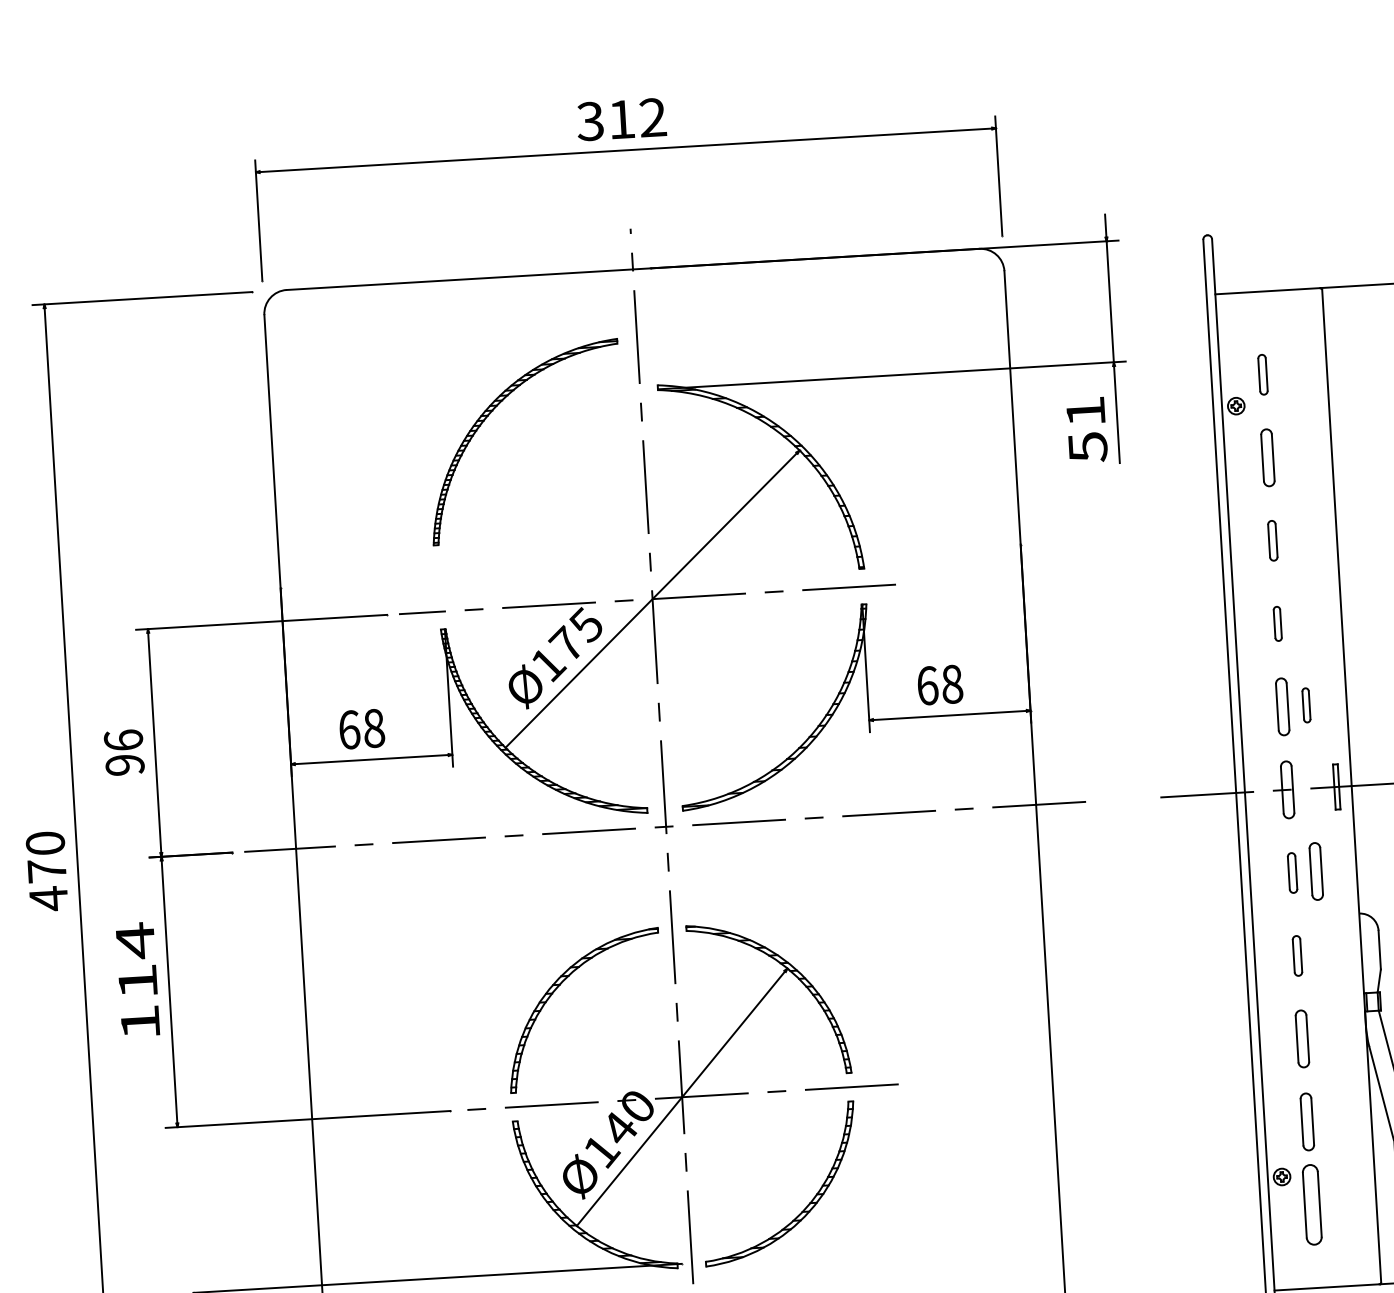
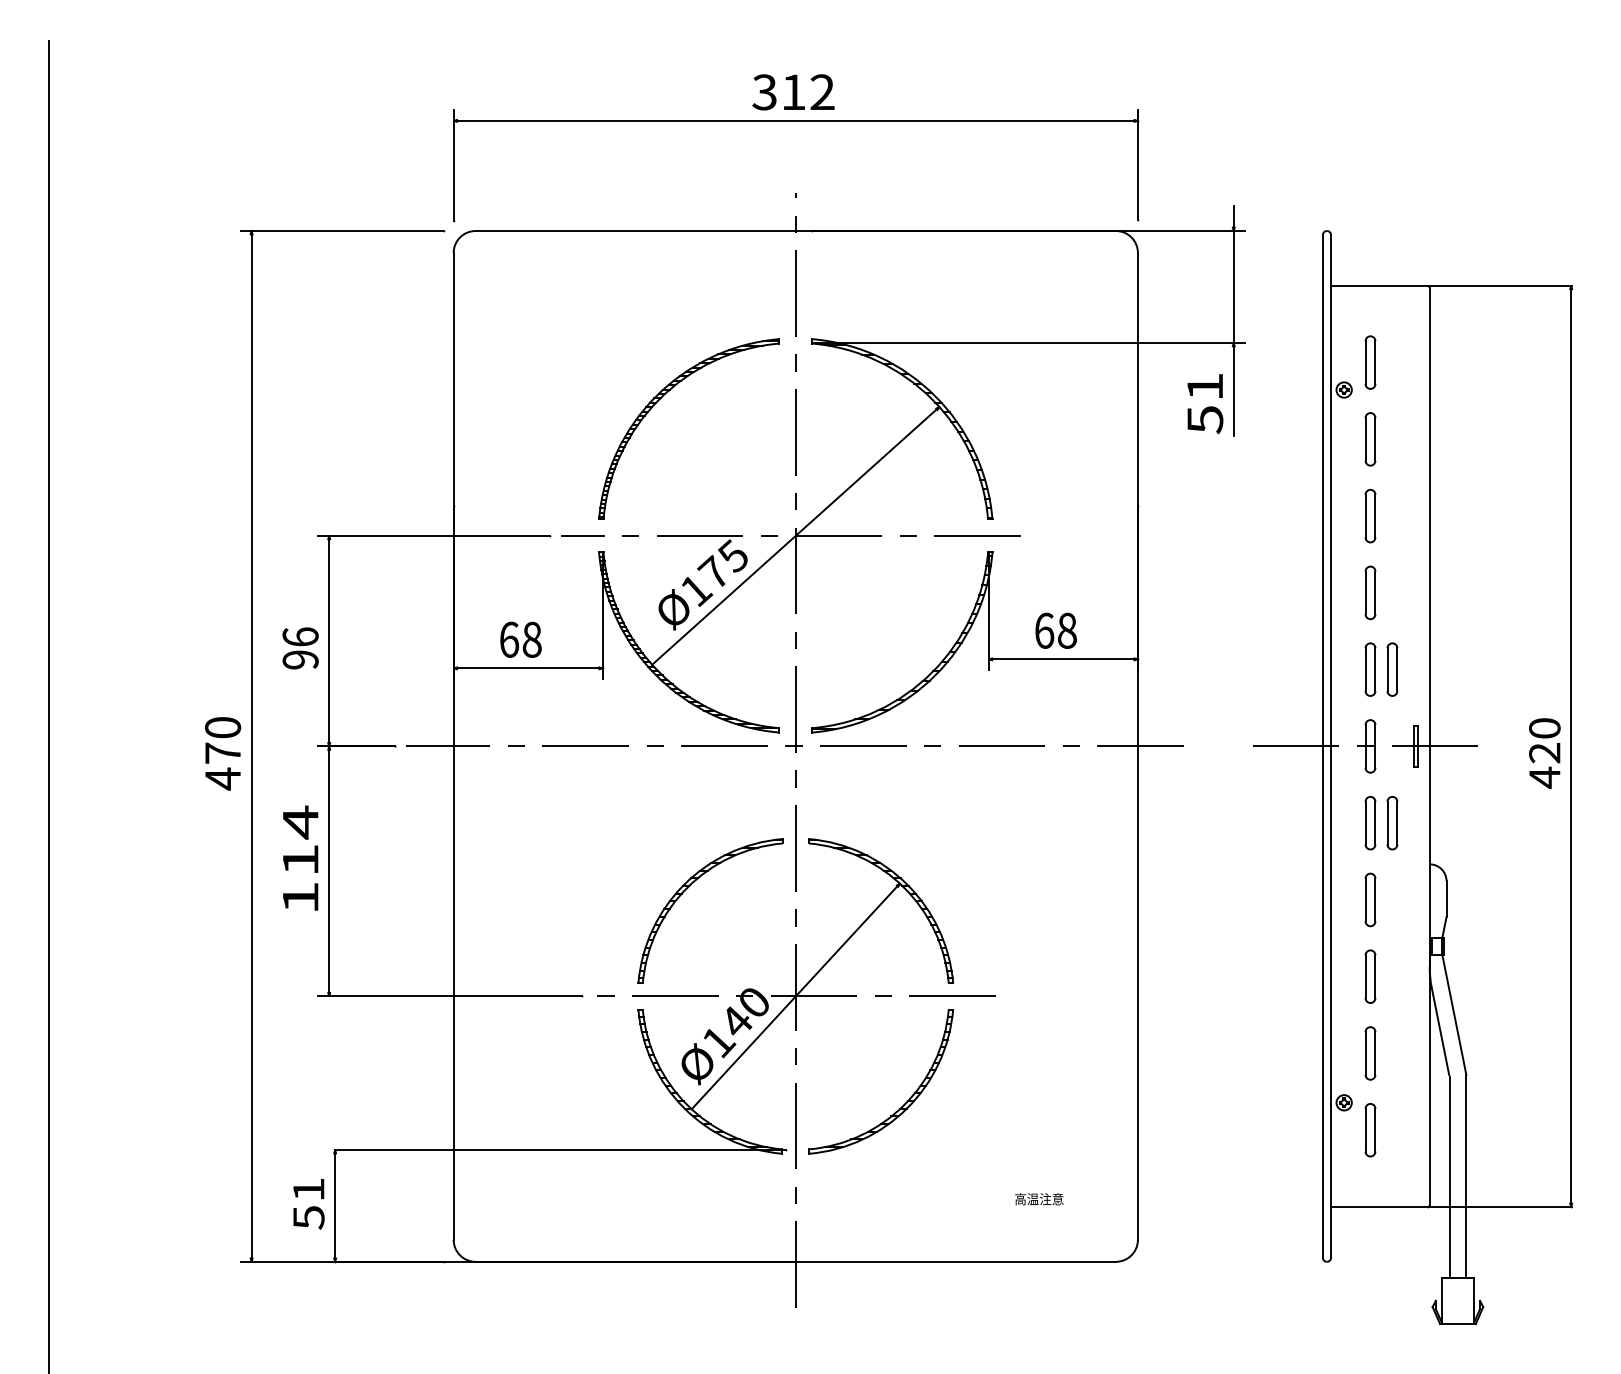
part: (1262, 374) -> (1370, 362), size x1.43
part: (492, 411) -> (660, 399), moved
part: (1272, 540) -> (1370, 515), size x1.43
part: (1277, 623) -> (1370, 592), size x1.67
part: (1306, 705) -> (1392, 669), size x1.67
part: (1292, 873) -> (1370, 823), size x1.43
part: (1297, 955) -> (1370, 899), size x1.43
part: (1312, 1205) -> (1370, 1130), size x0.71

